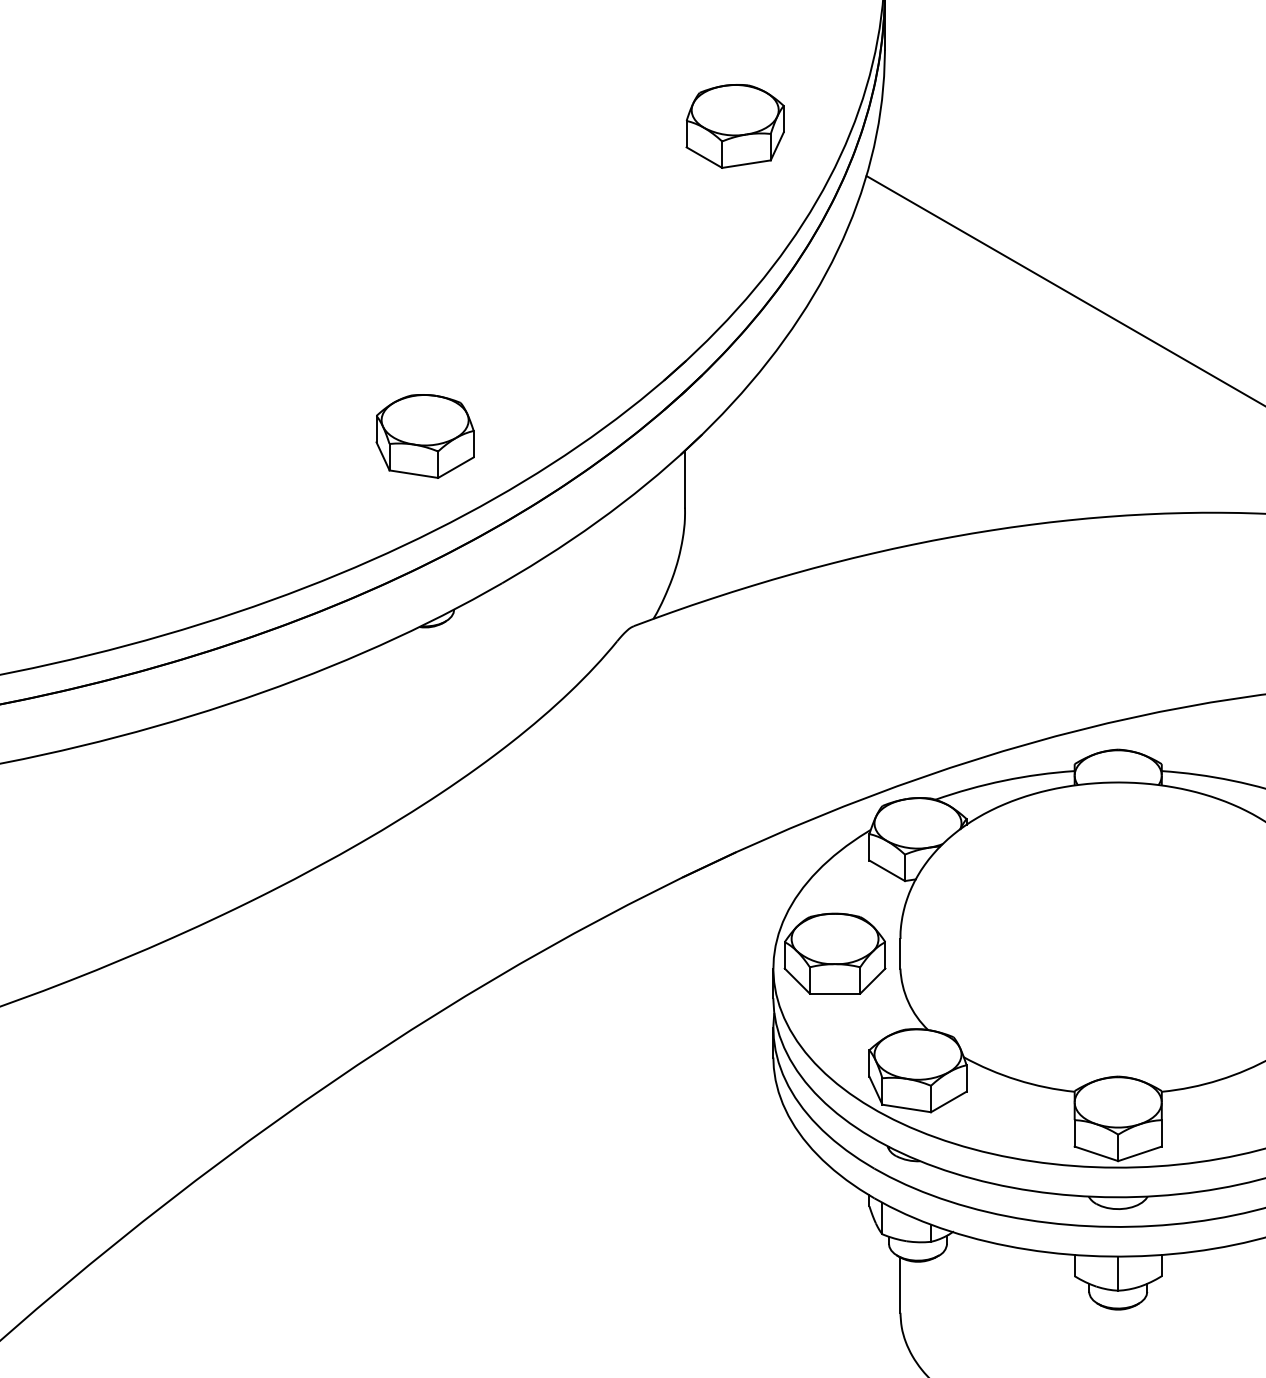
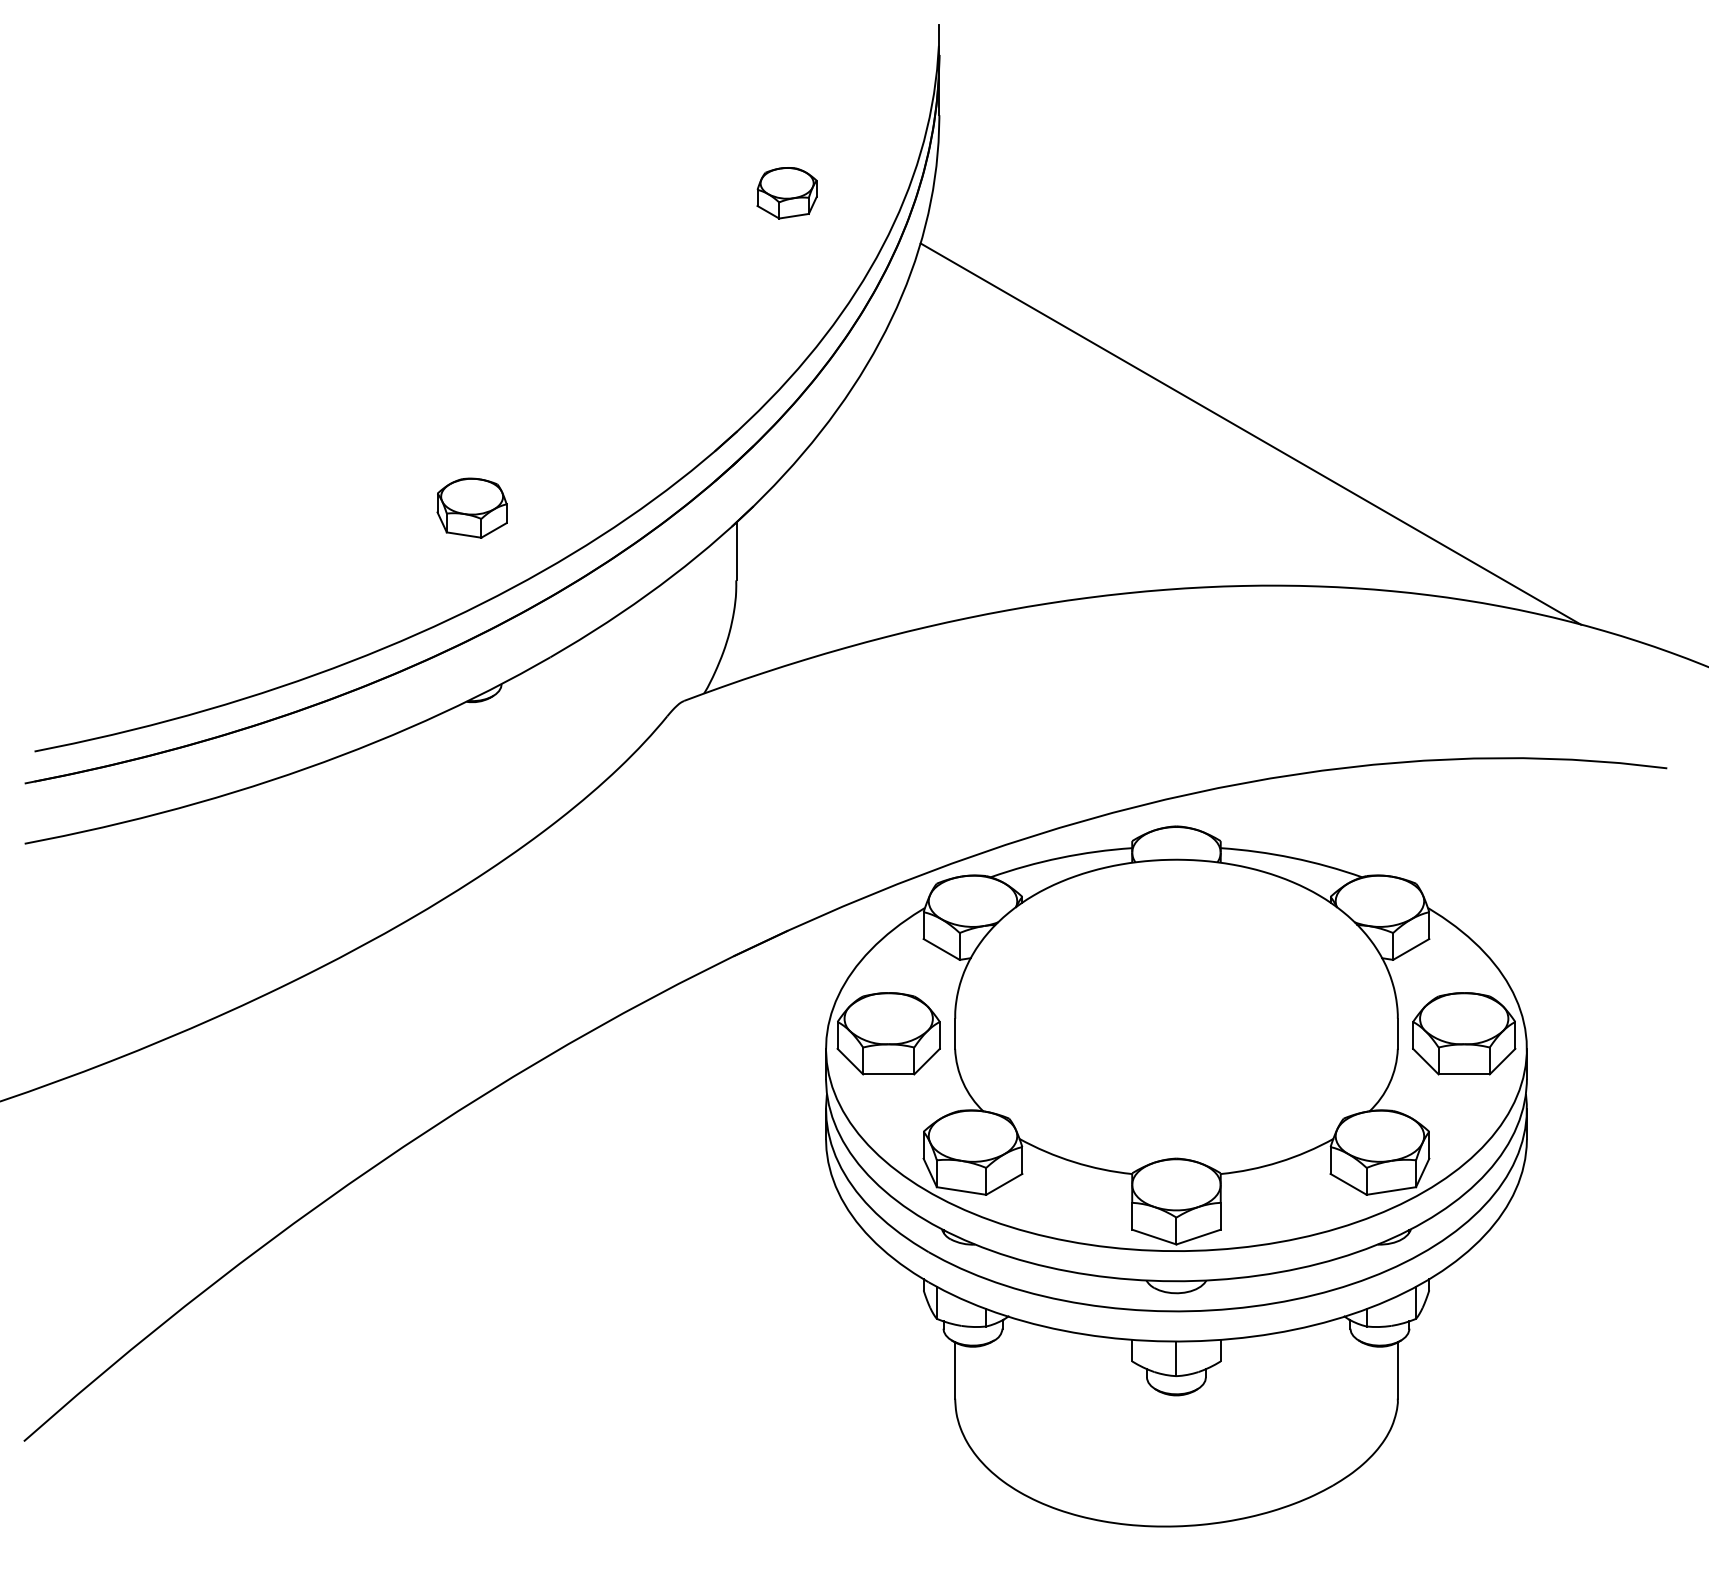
part: (734, 126) -> (786, 193), size x0.6
part: (424, 436) -> (471, 508), size x0.7

